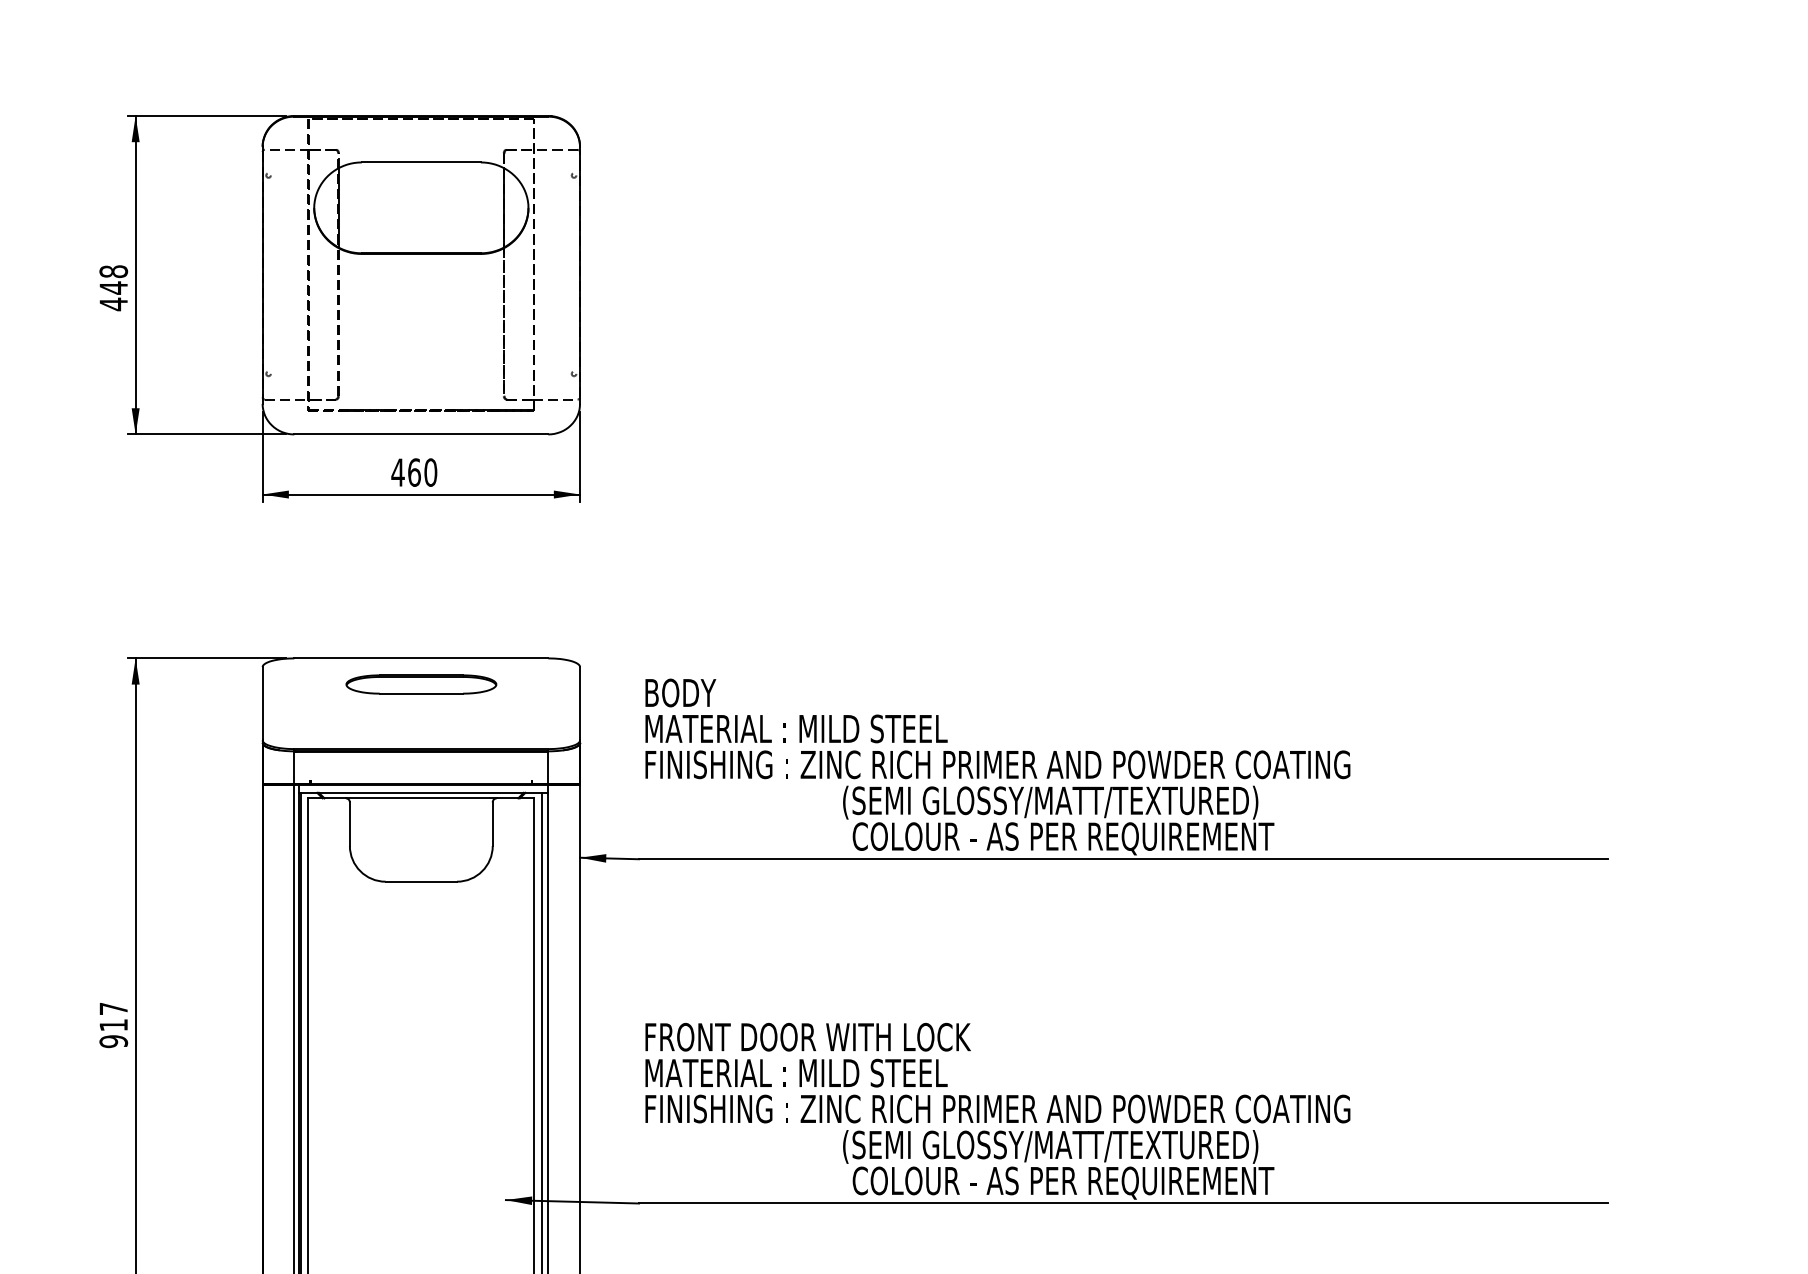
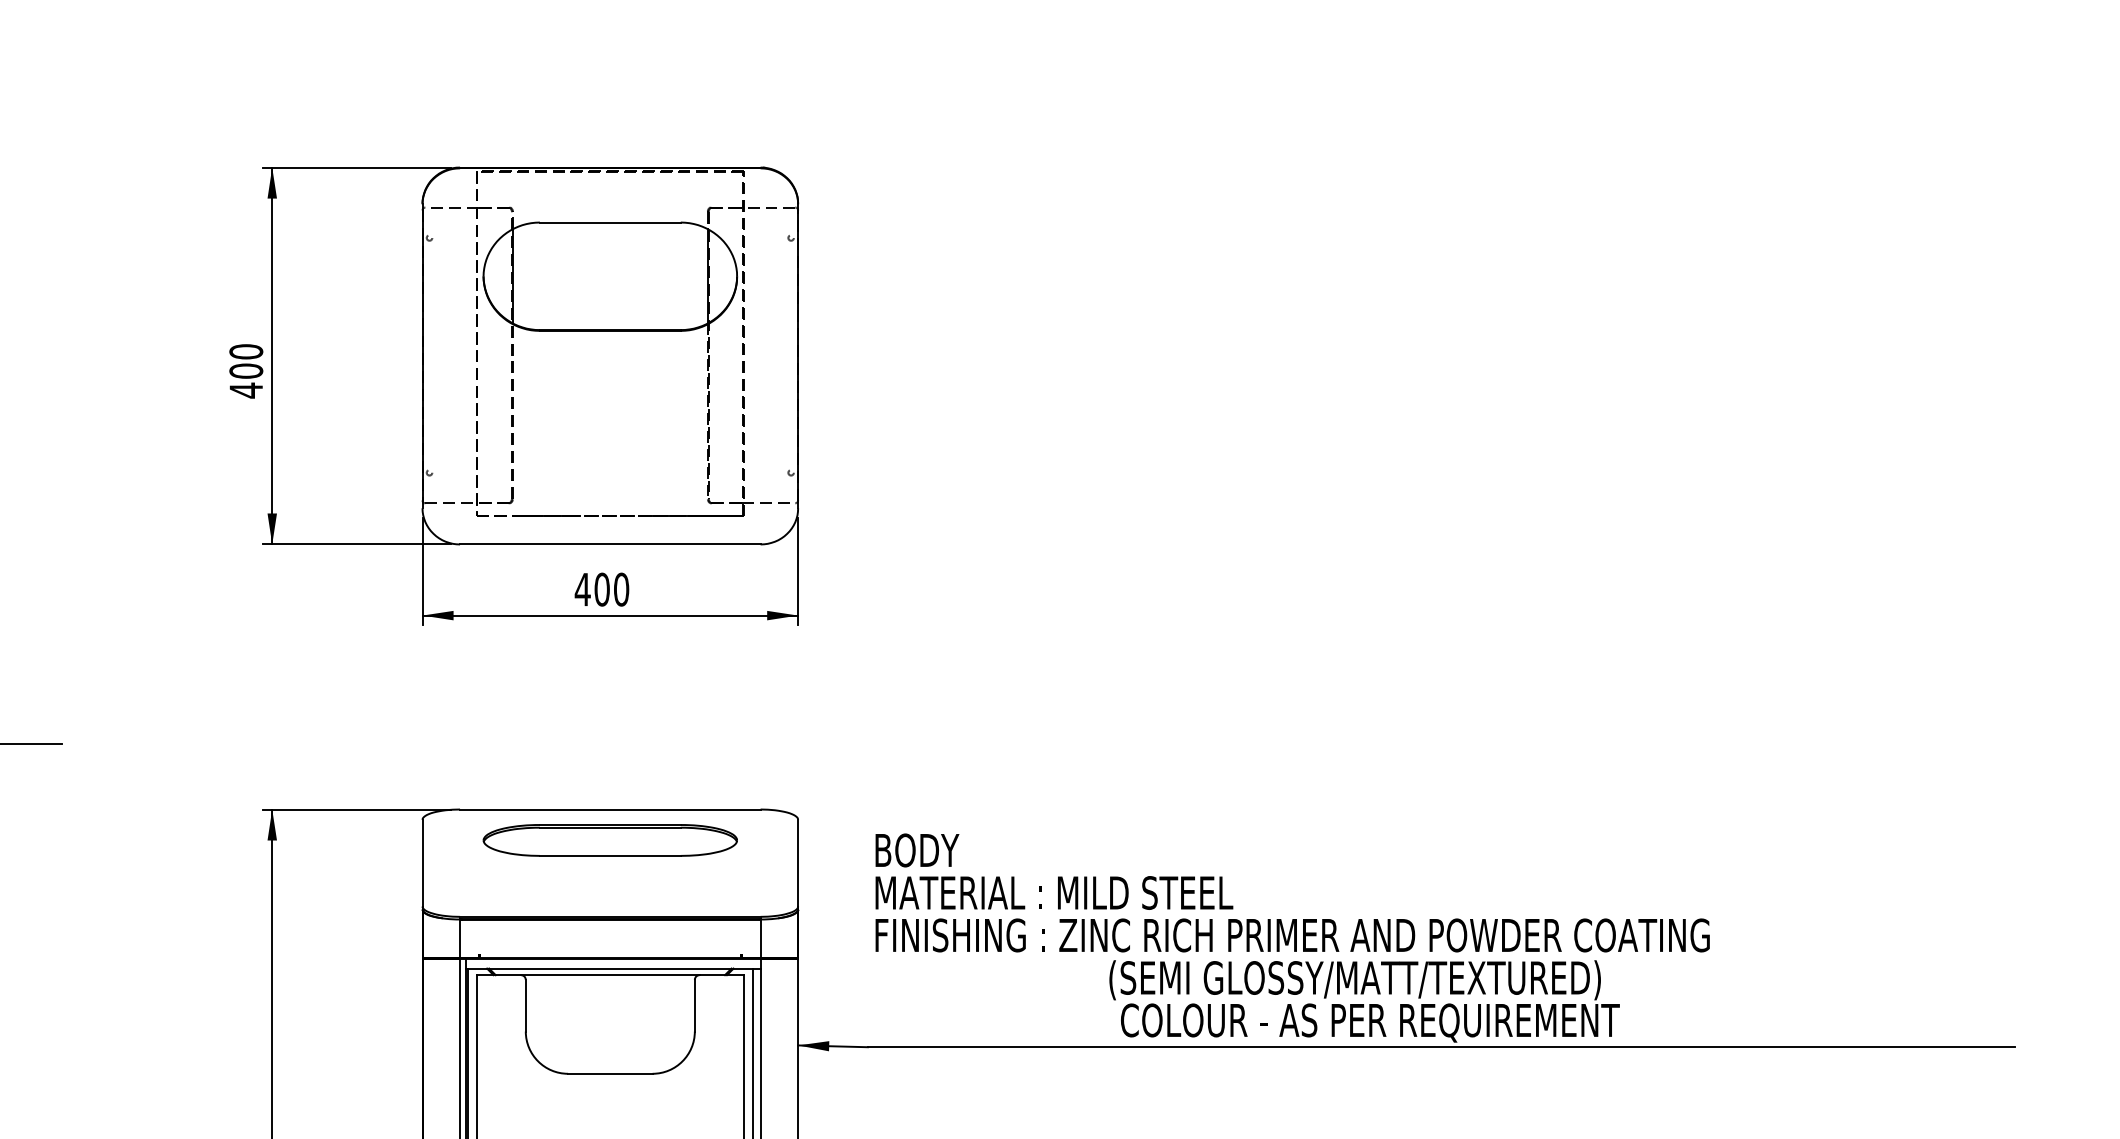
text: (113, 279) -> (246, 361), 448 -> 400
text: (414, 472) -> (602, 589), 460 -> 400
part: (421, 684) -> (610, 840), size x1.43

